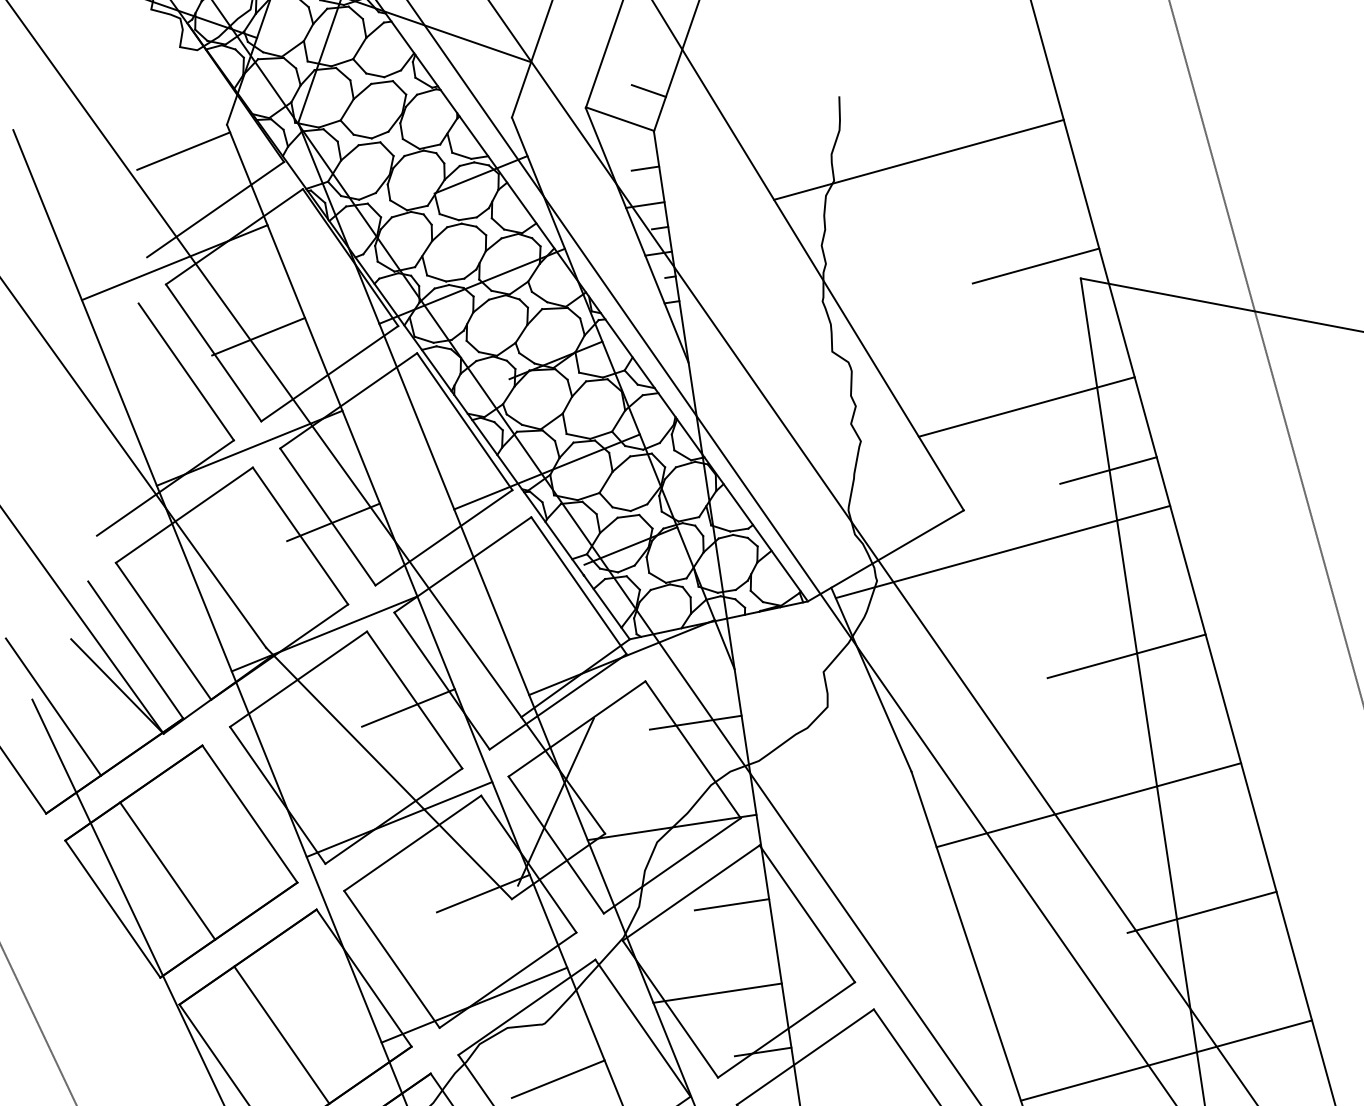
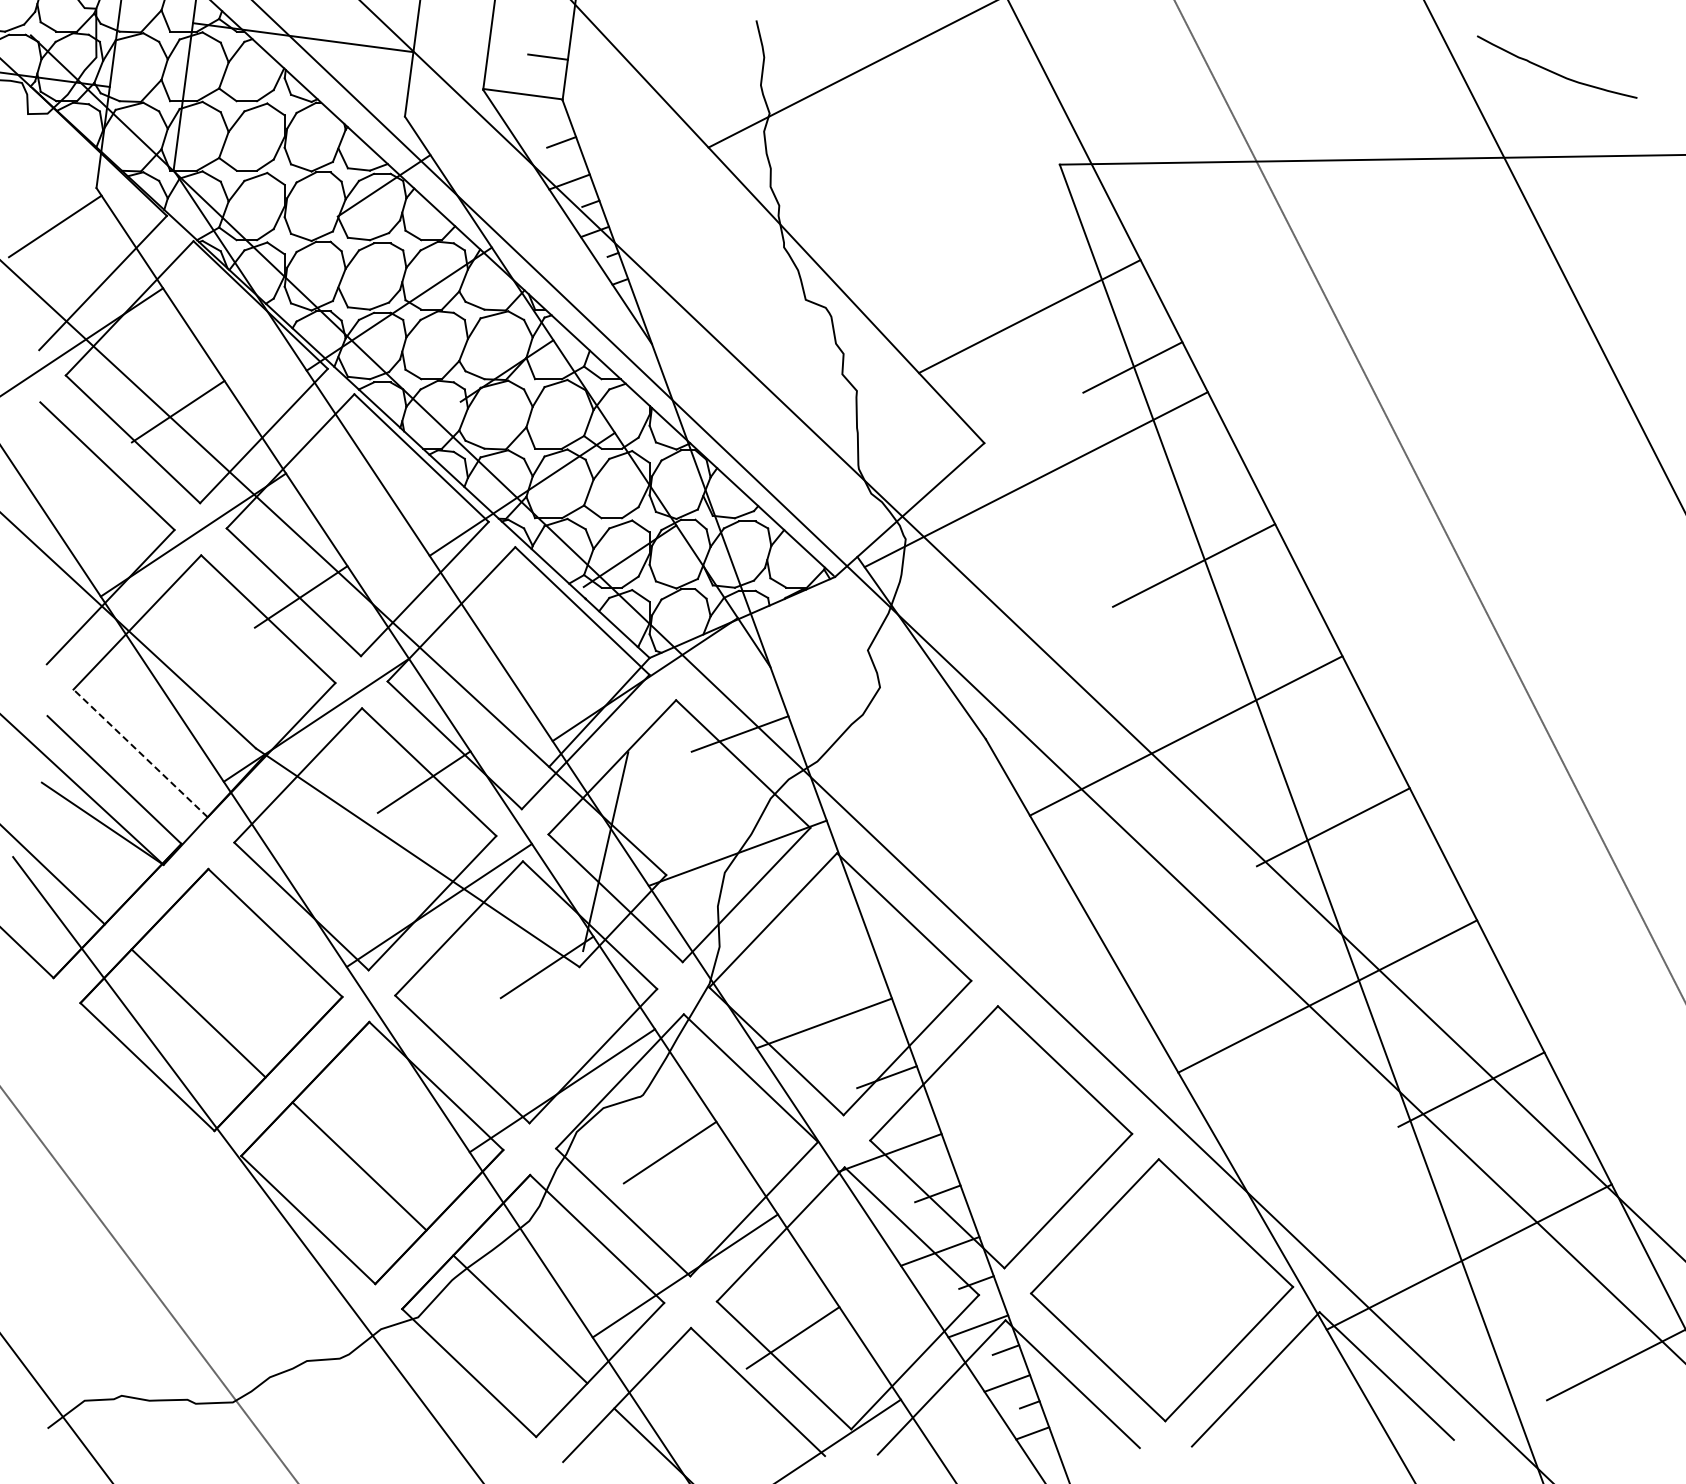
line: (1036, 266) -> (1008, 161), removed
line: (163, 631) -> (140, 753), solid -> dashed
line: (732, 904) -> (820, 923), removed

